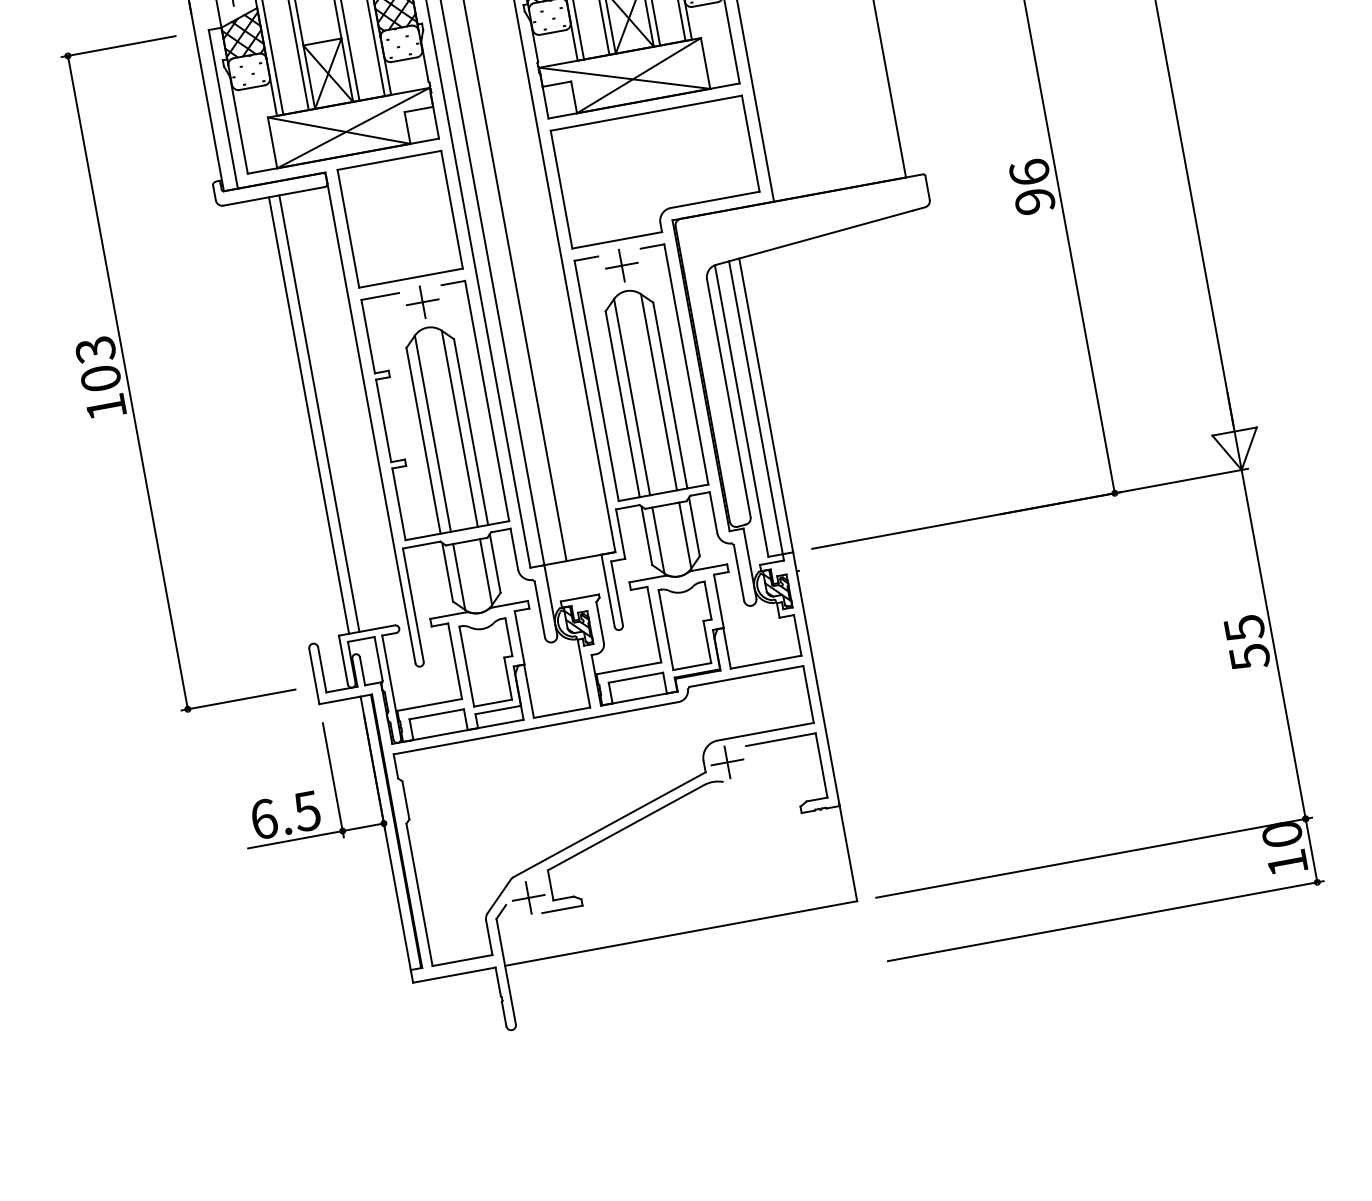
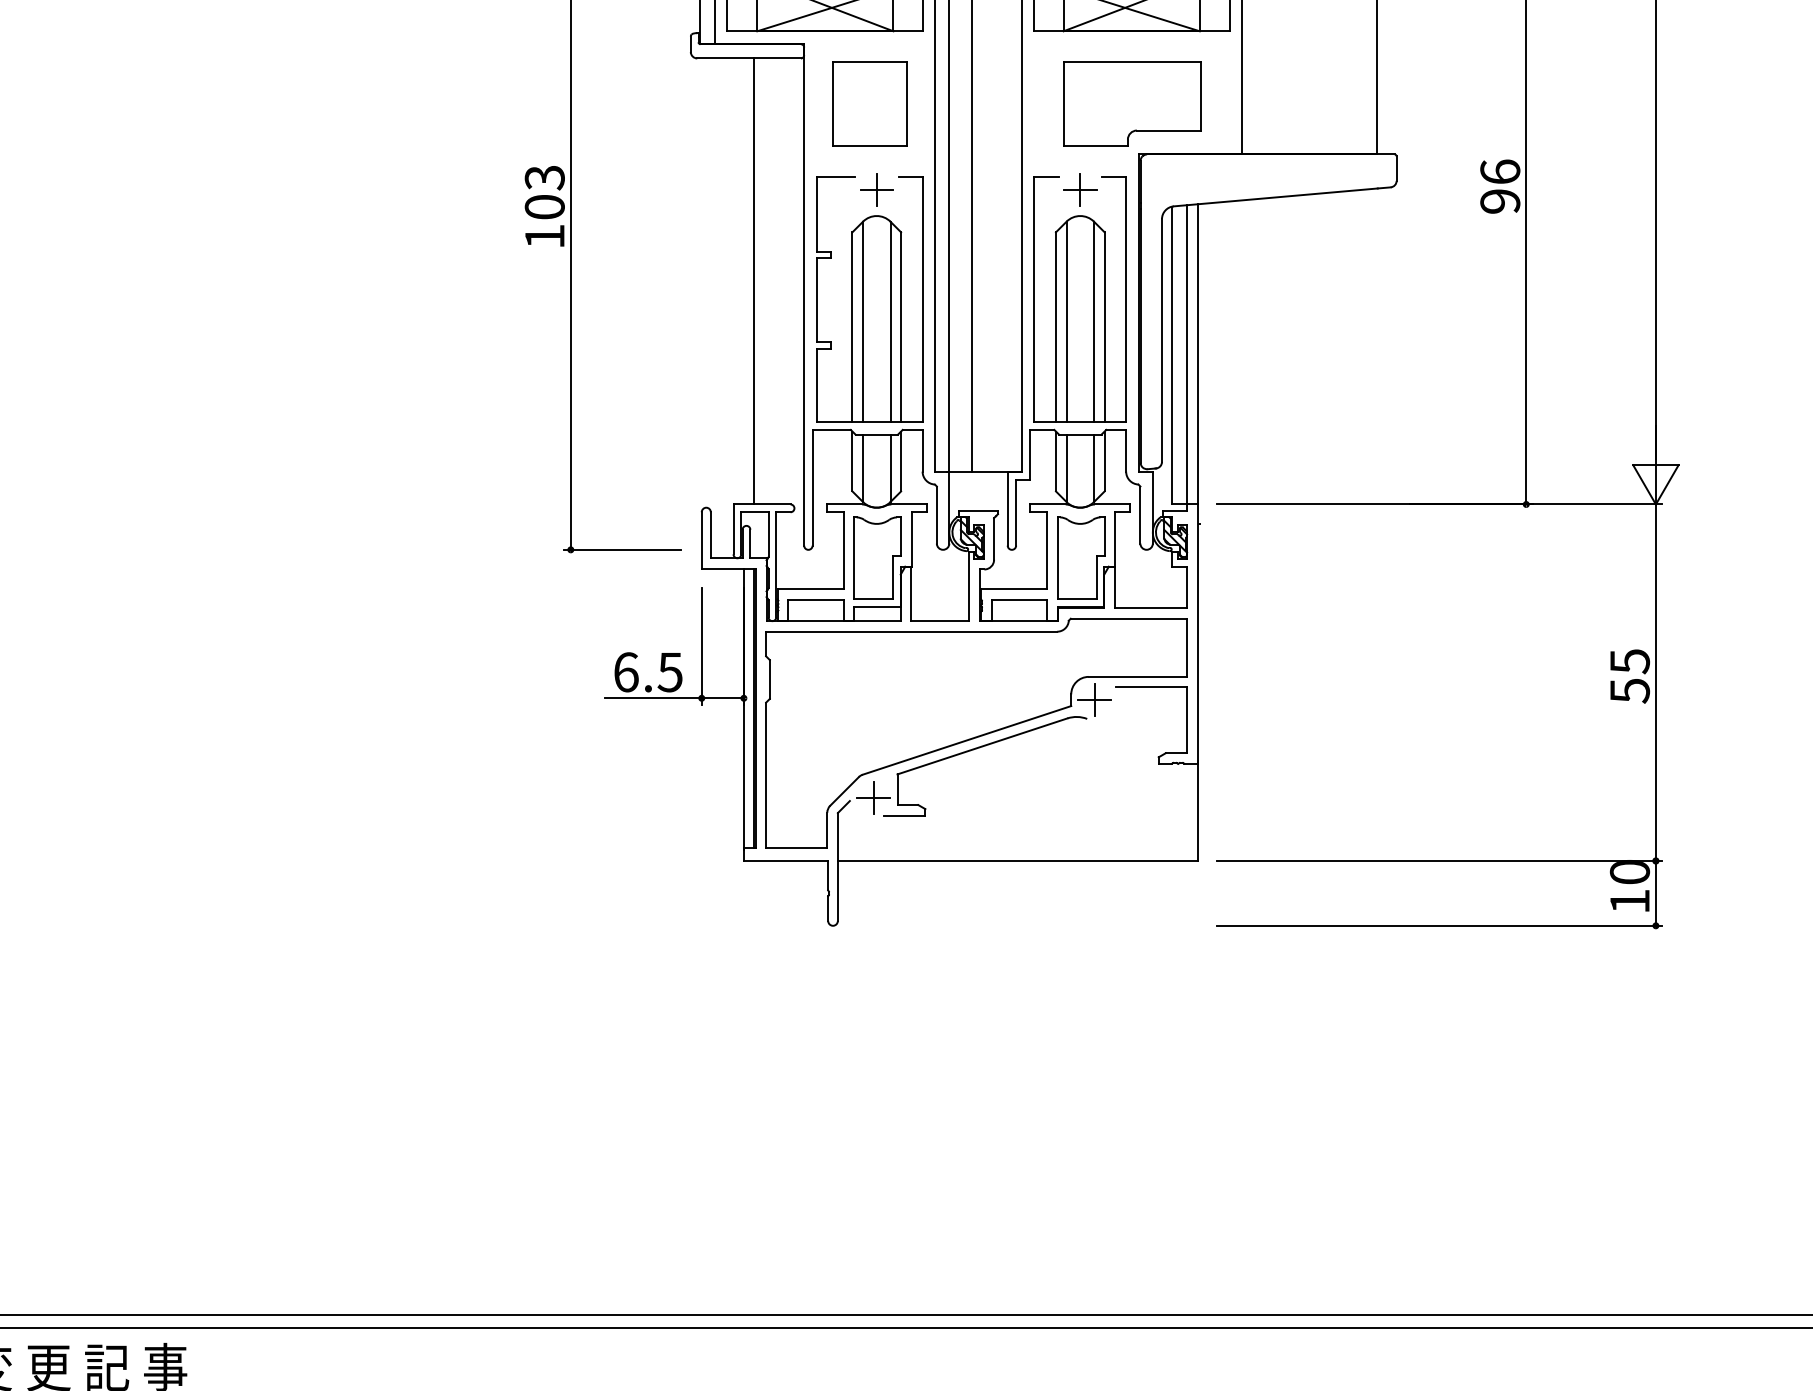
part: (656, 171) -> (1131, 103), size x0.7
part: (400, 218) -> (869, 103), size x0.7
line: (308, 415) -> (743, 281), removed

